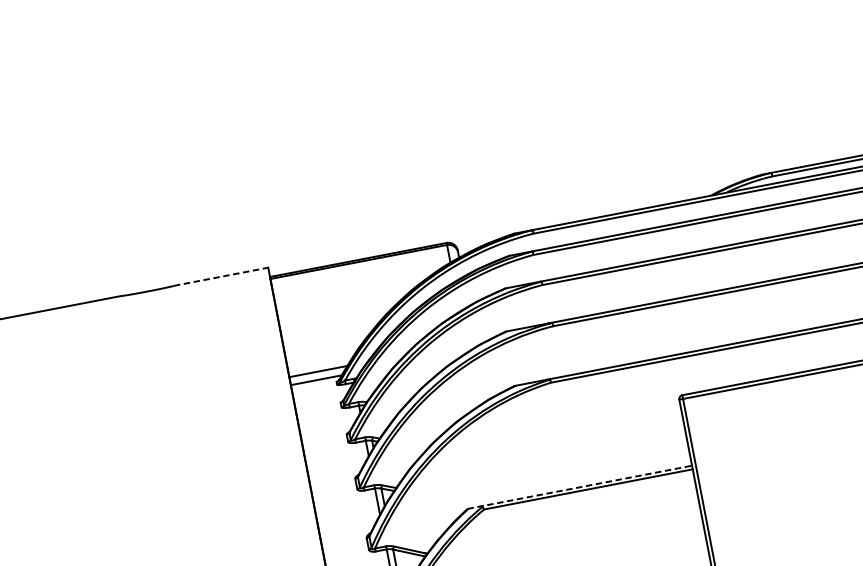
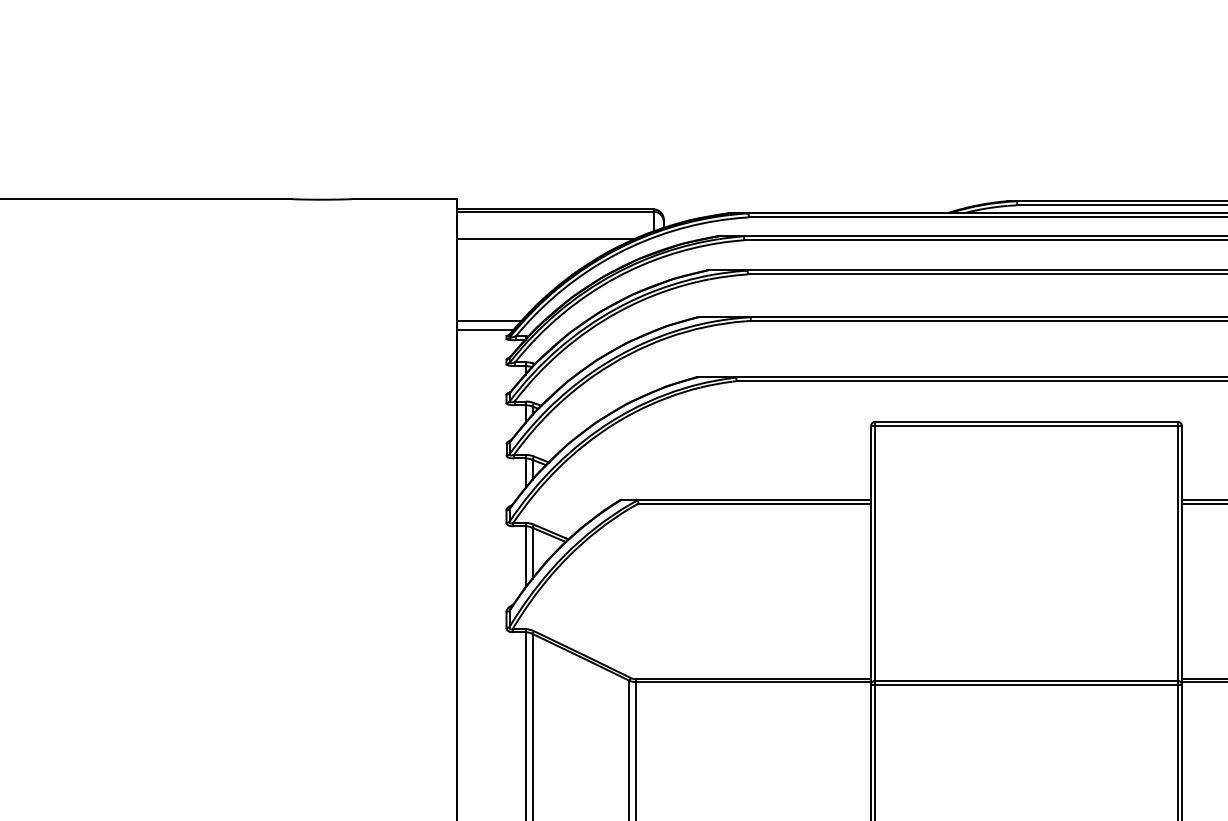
line: (221, 277) -> (404, 199), dashed -> solid
line: (355, 287) -> (546, 238), added
line: (580, 487) -> (746, 499), dashed -> solid

